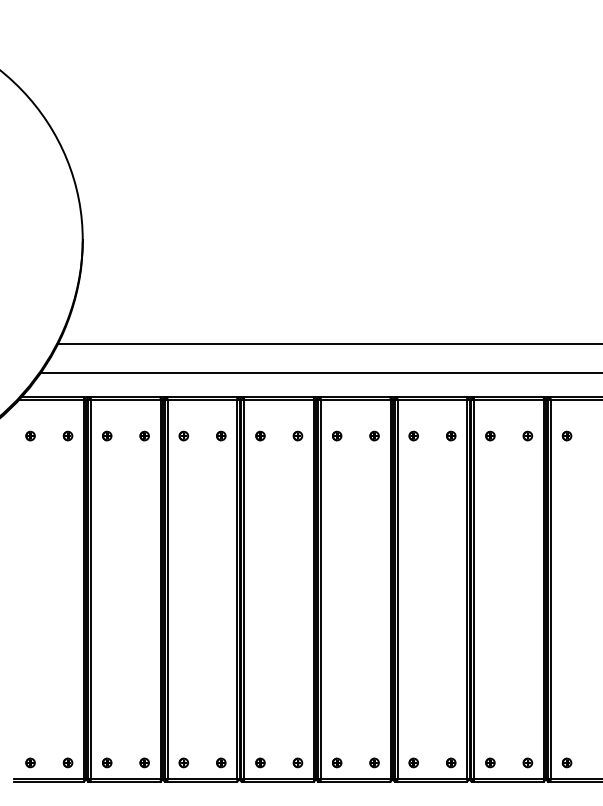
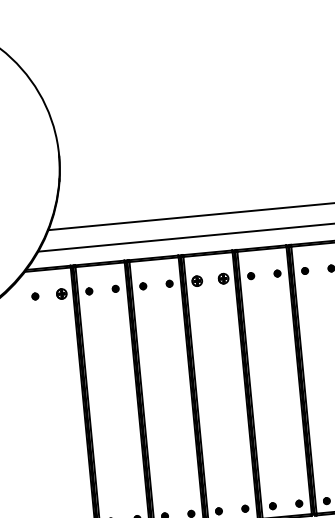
part: (67, 435) -> (61, 293), size x1.6
part: (260, 435) -> (197, 280), size x1.6
part: (297, 435) -> (223, 278), size x1.6

